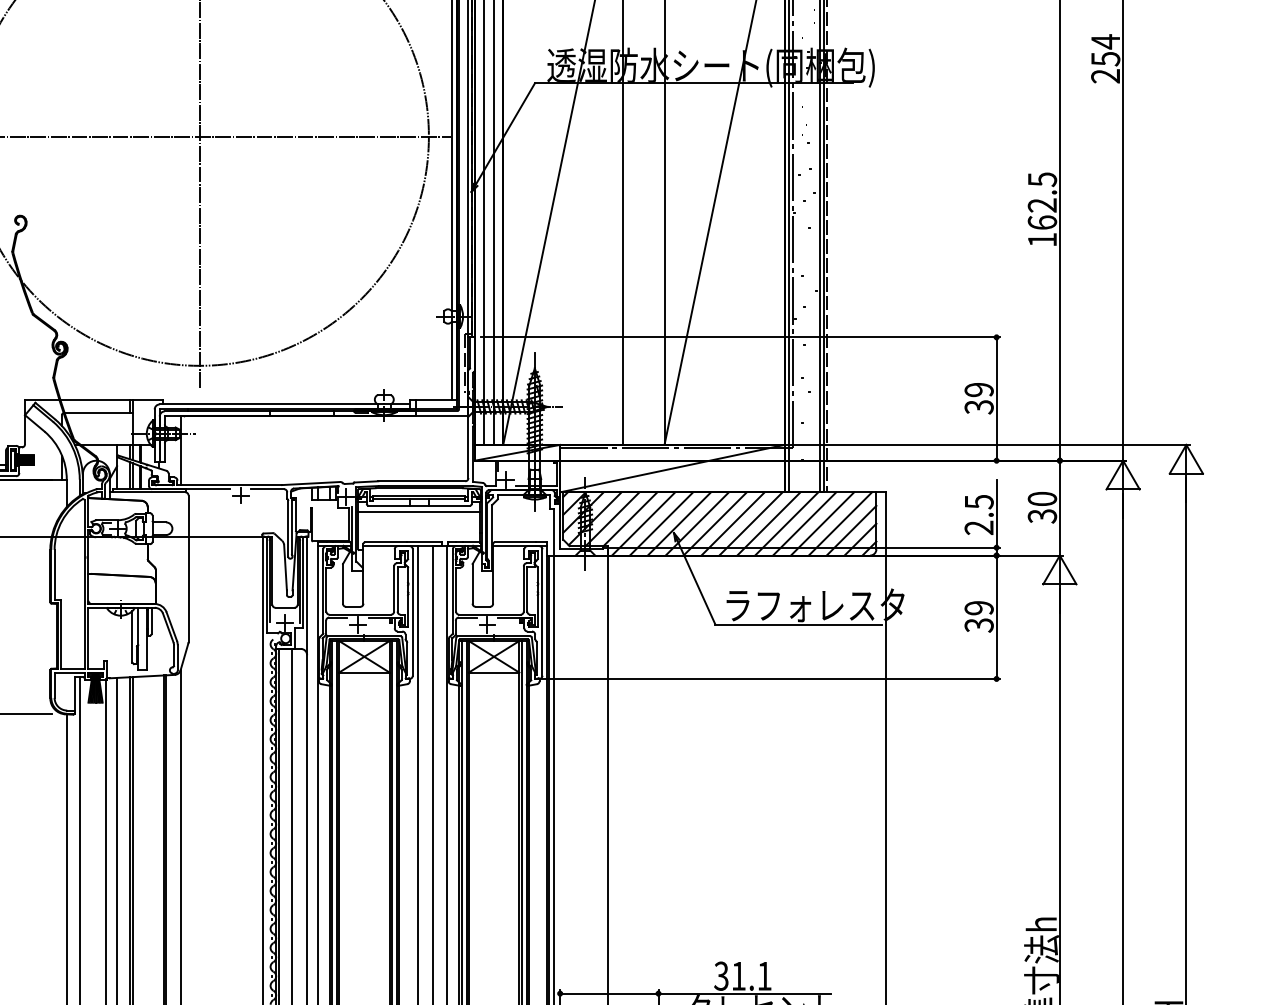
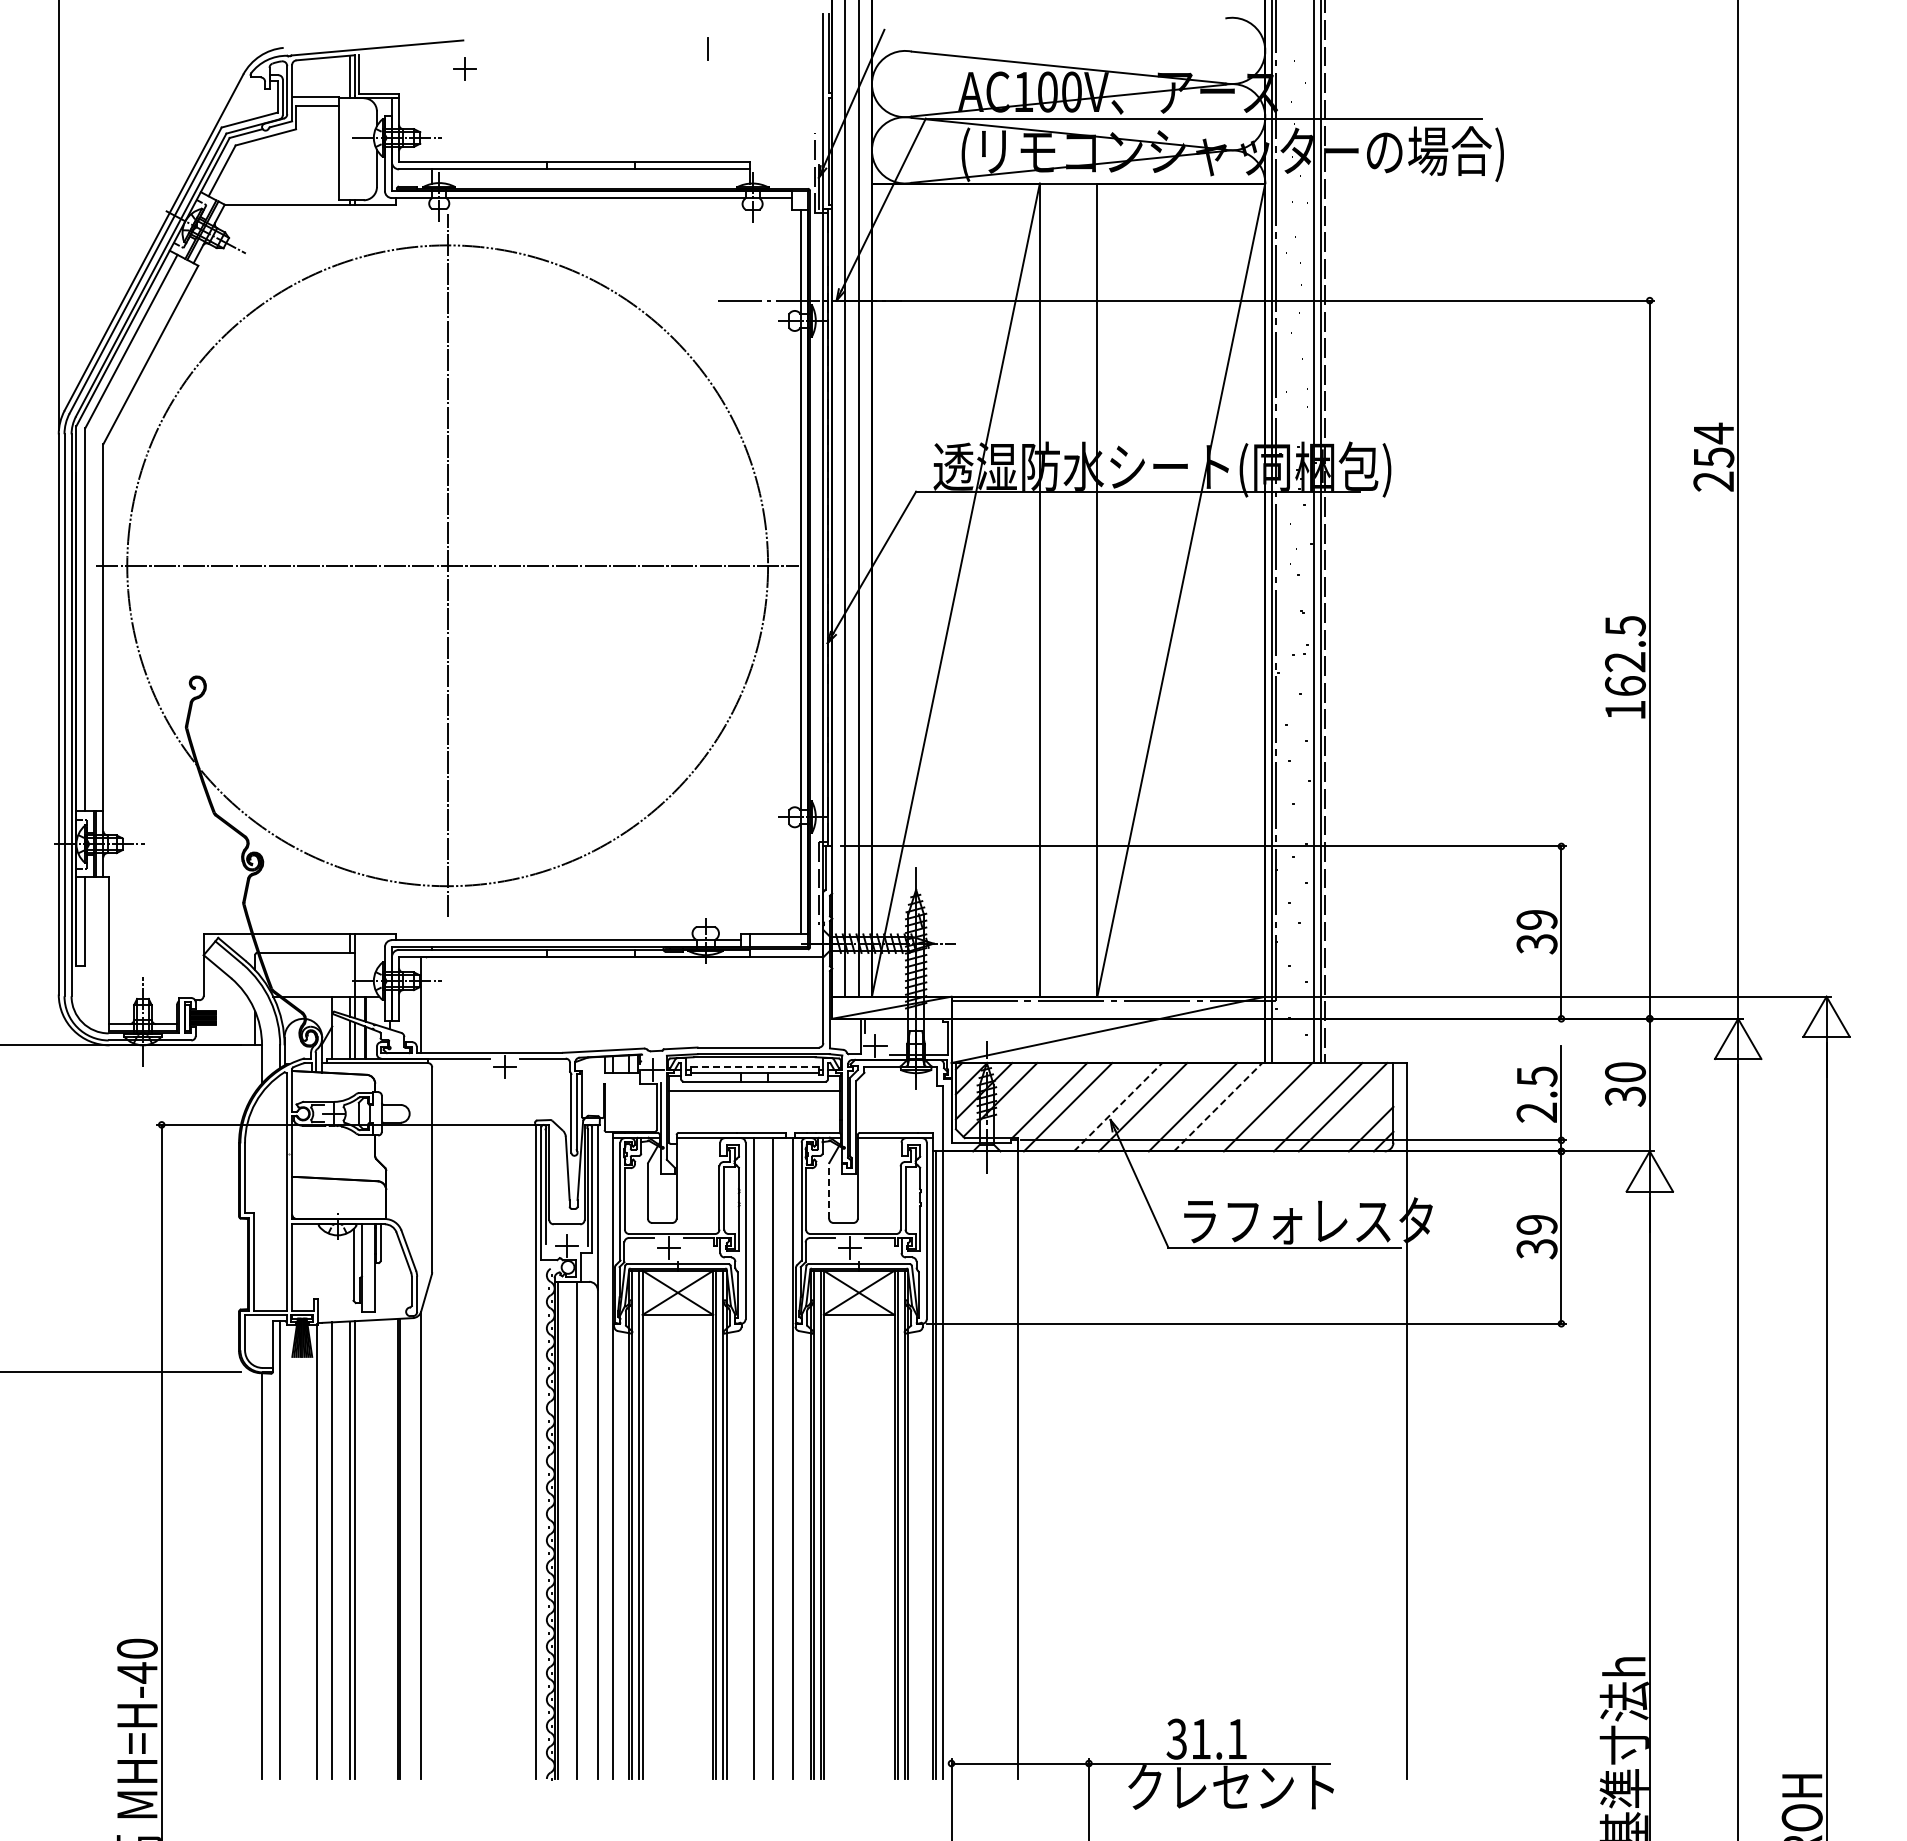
line: (419, 495) -> (755, 1067), solid -> dashed
line: (612, 519) -> (1024, 1100), removed
line: (661, 524) -> (1092, 1107), removed
line: (679, 524) -> (1118, 1107), solid -> dashed
line: (714, 524) -> (1167, 1107), removed
line: (751, 524) -> (1218, 1107), solid -> dashed
line: (768, 524) -> (1242, 1107), removed
line: (804, 524) -> (1292, 1107), removed
line: (851, 530) -> (1358, 1116), removed
line: (472, 583) -> (829, 1190), solid -> dashed

